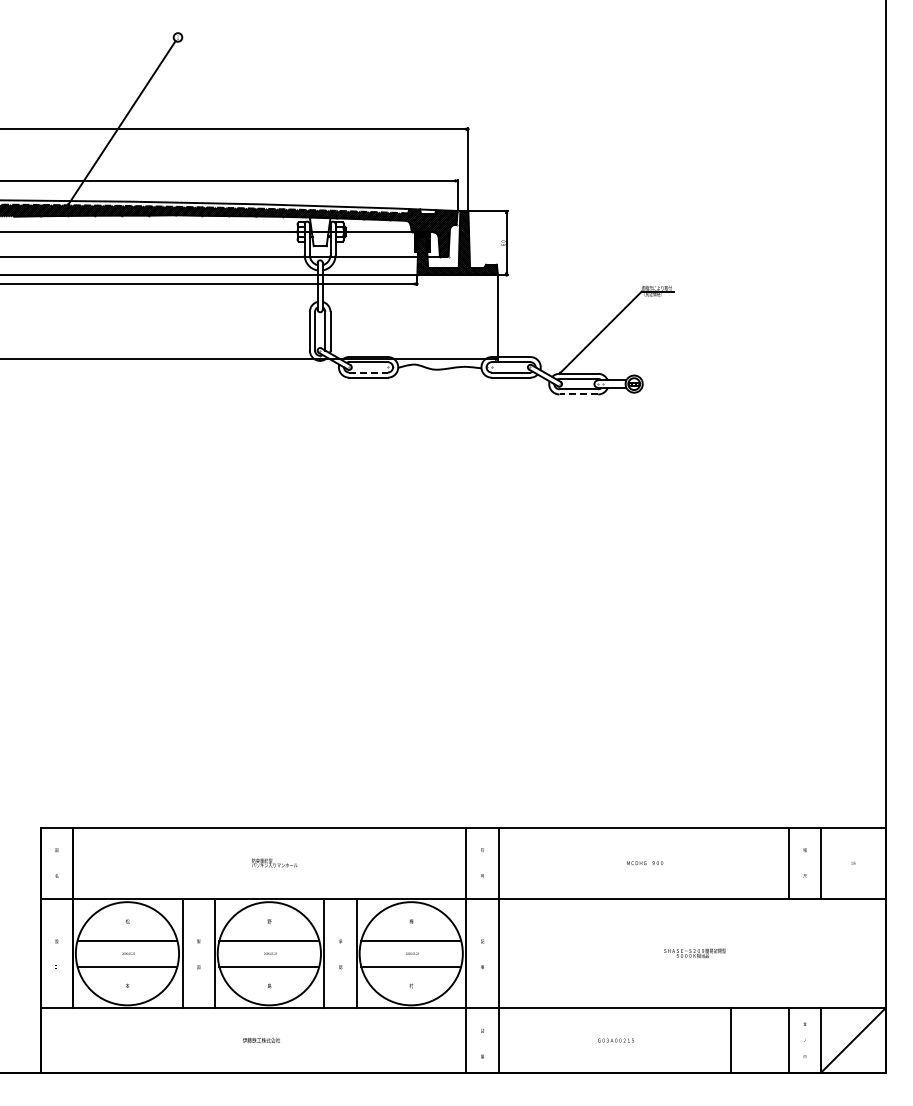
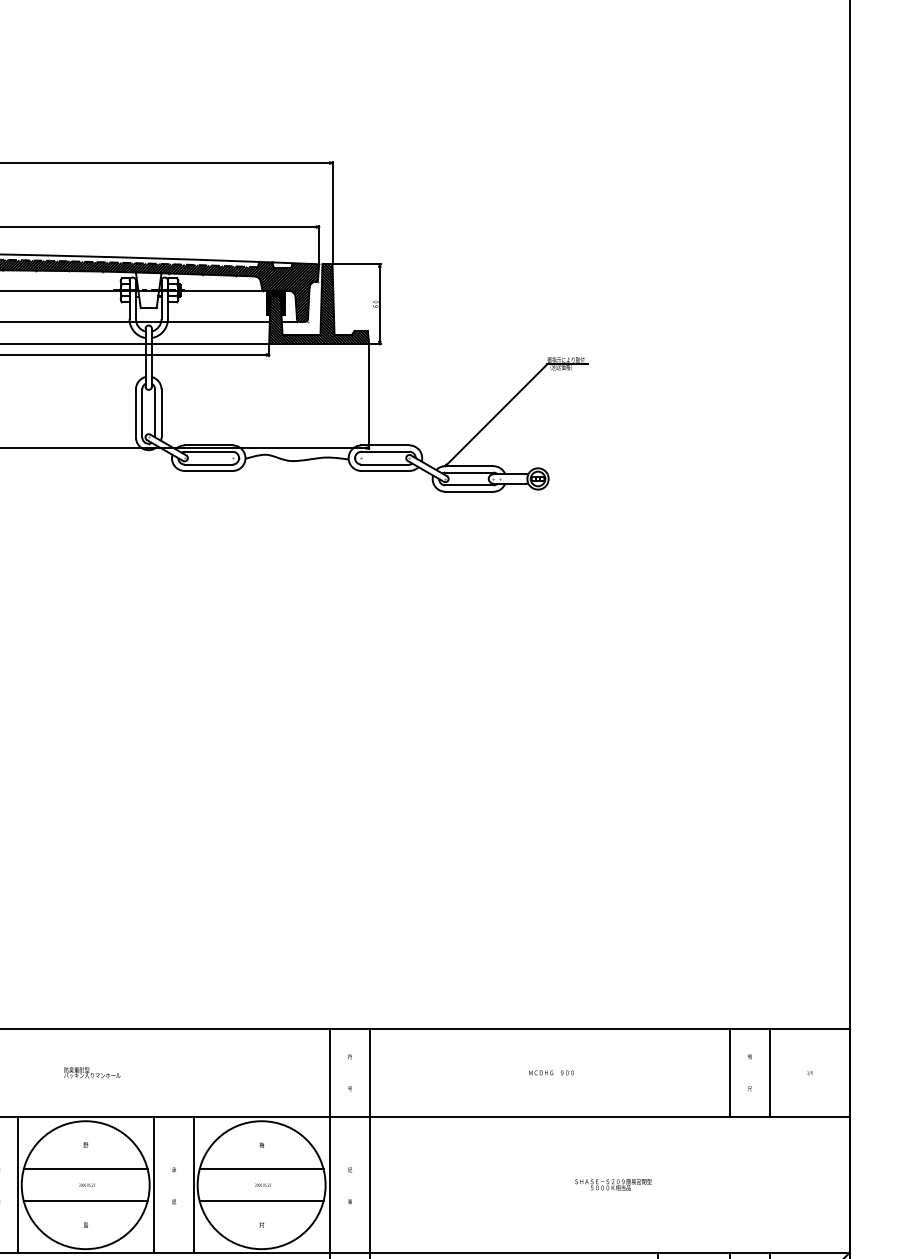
line: (369, 372) -> (209, 464), dashed -> solid
line: (578, 394) -> (468, 491), dashed -> solid

